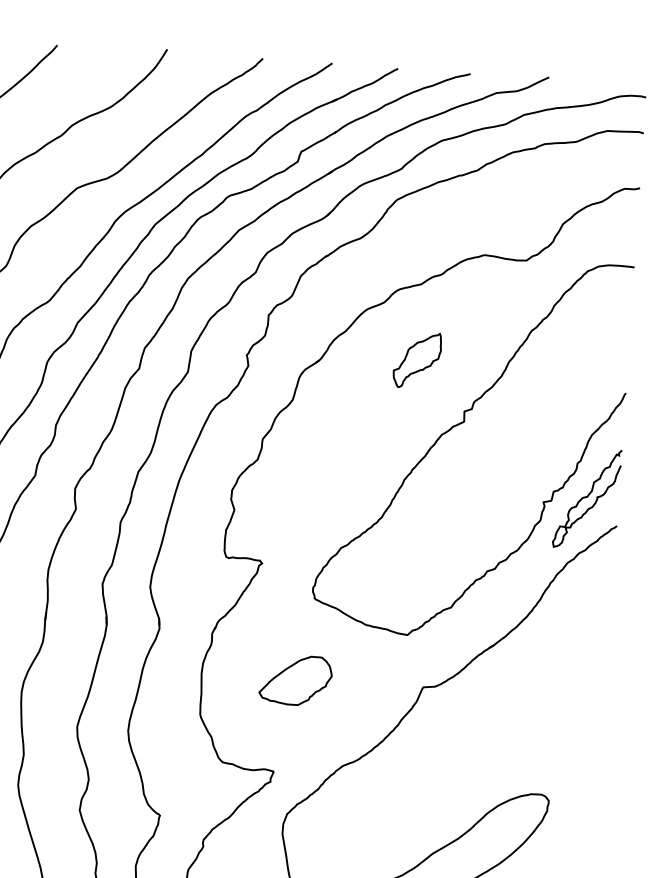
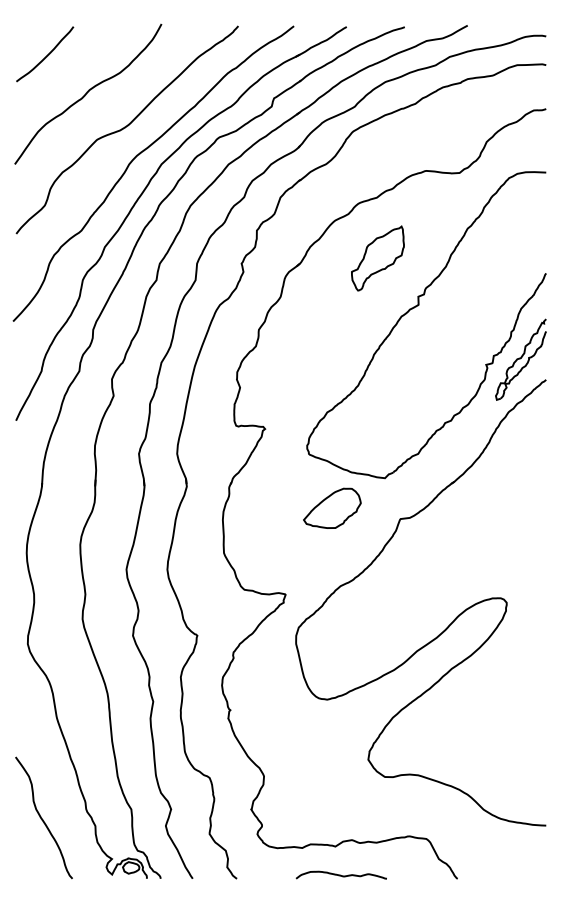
part: (416, 360) -> (377, 258), size x1.43
part: (296, 679) -> (332, 507), moved

